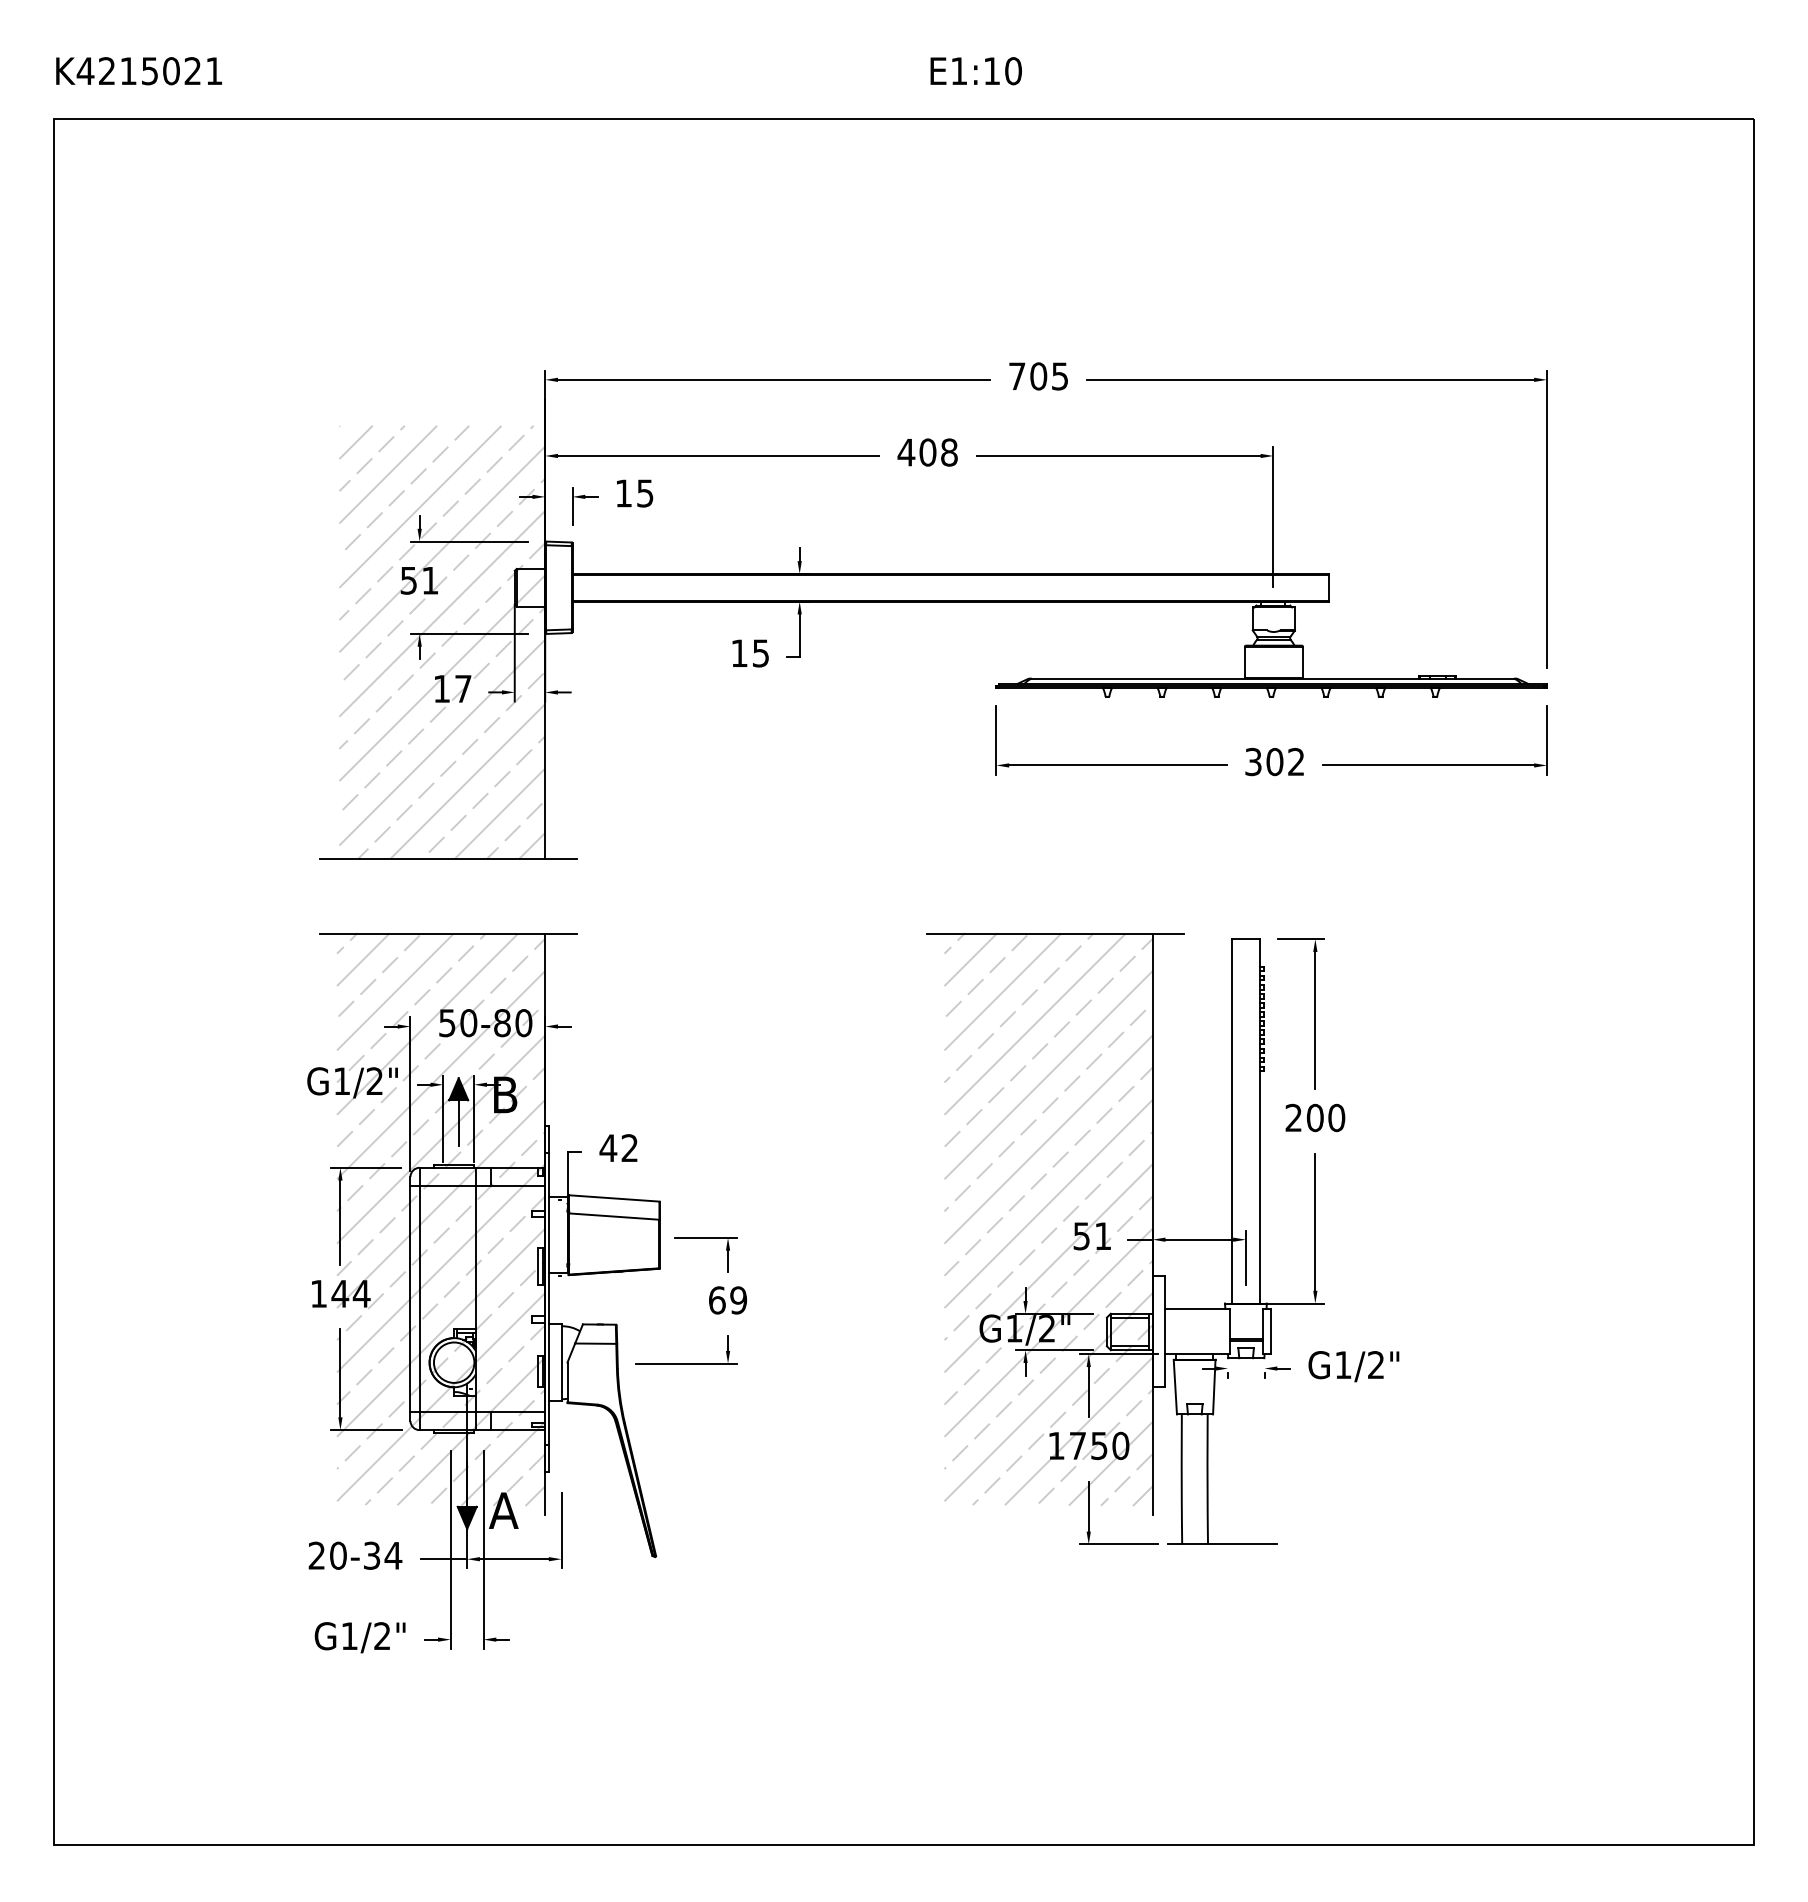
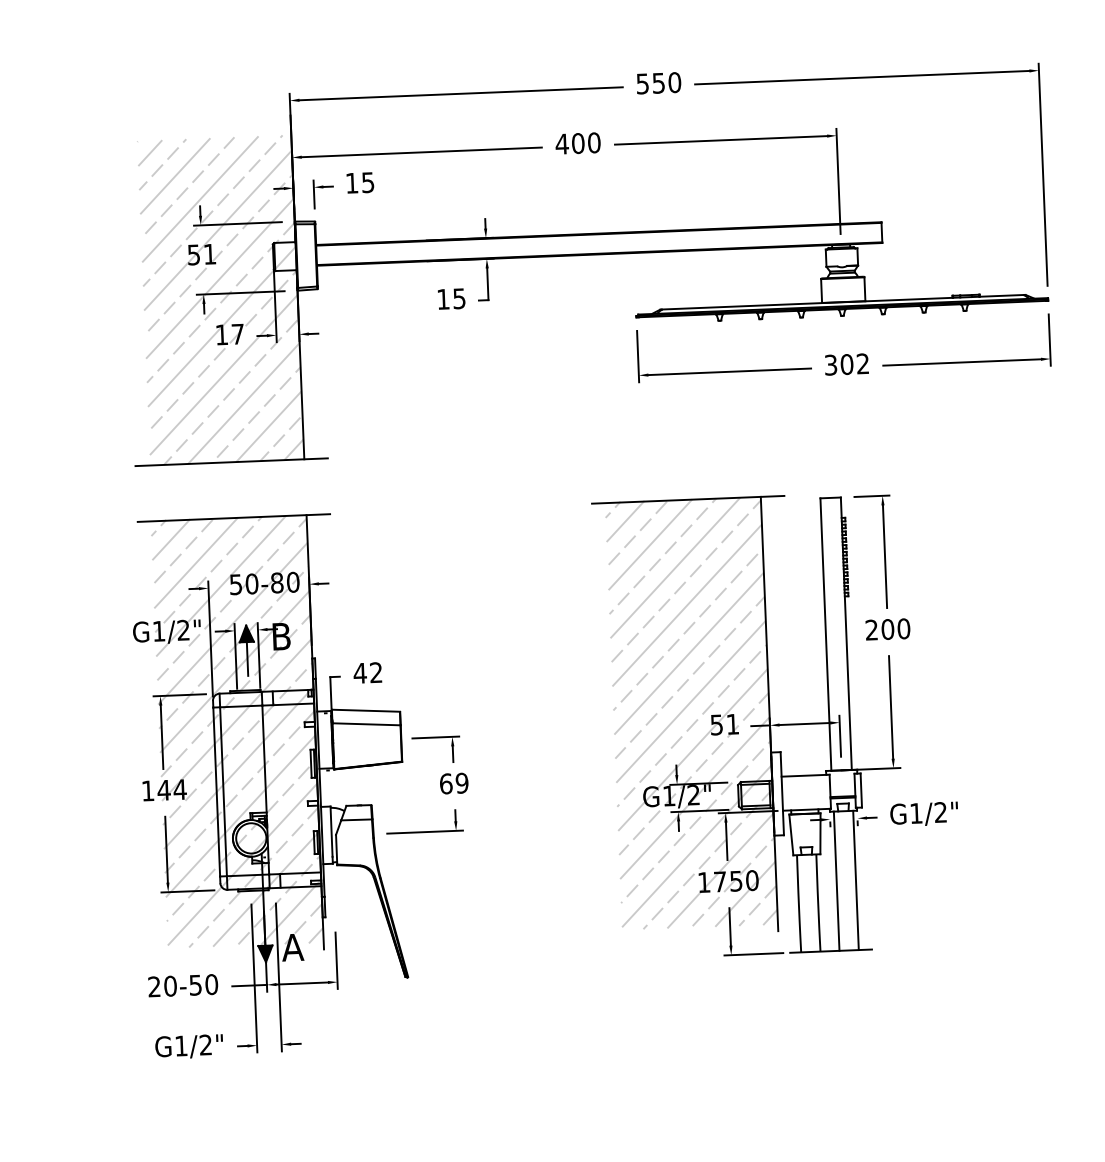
text: (1038, 376) -> (658, 83), 705 -> 550
text: (949, 452) -> (594, 142), 408 -> 400
line: (1233, 1451) -> (836, 881), added
line: (1259, 1451) -> (856, 880), added
text: (383, 1555) -> (204, 984), 20-34 -> 20-50

